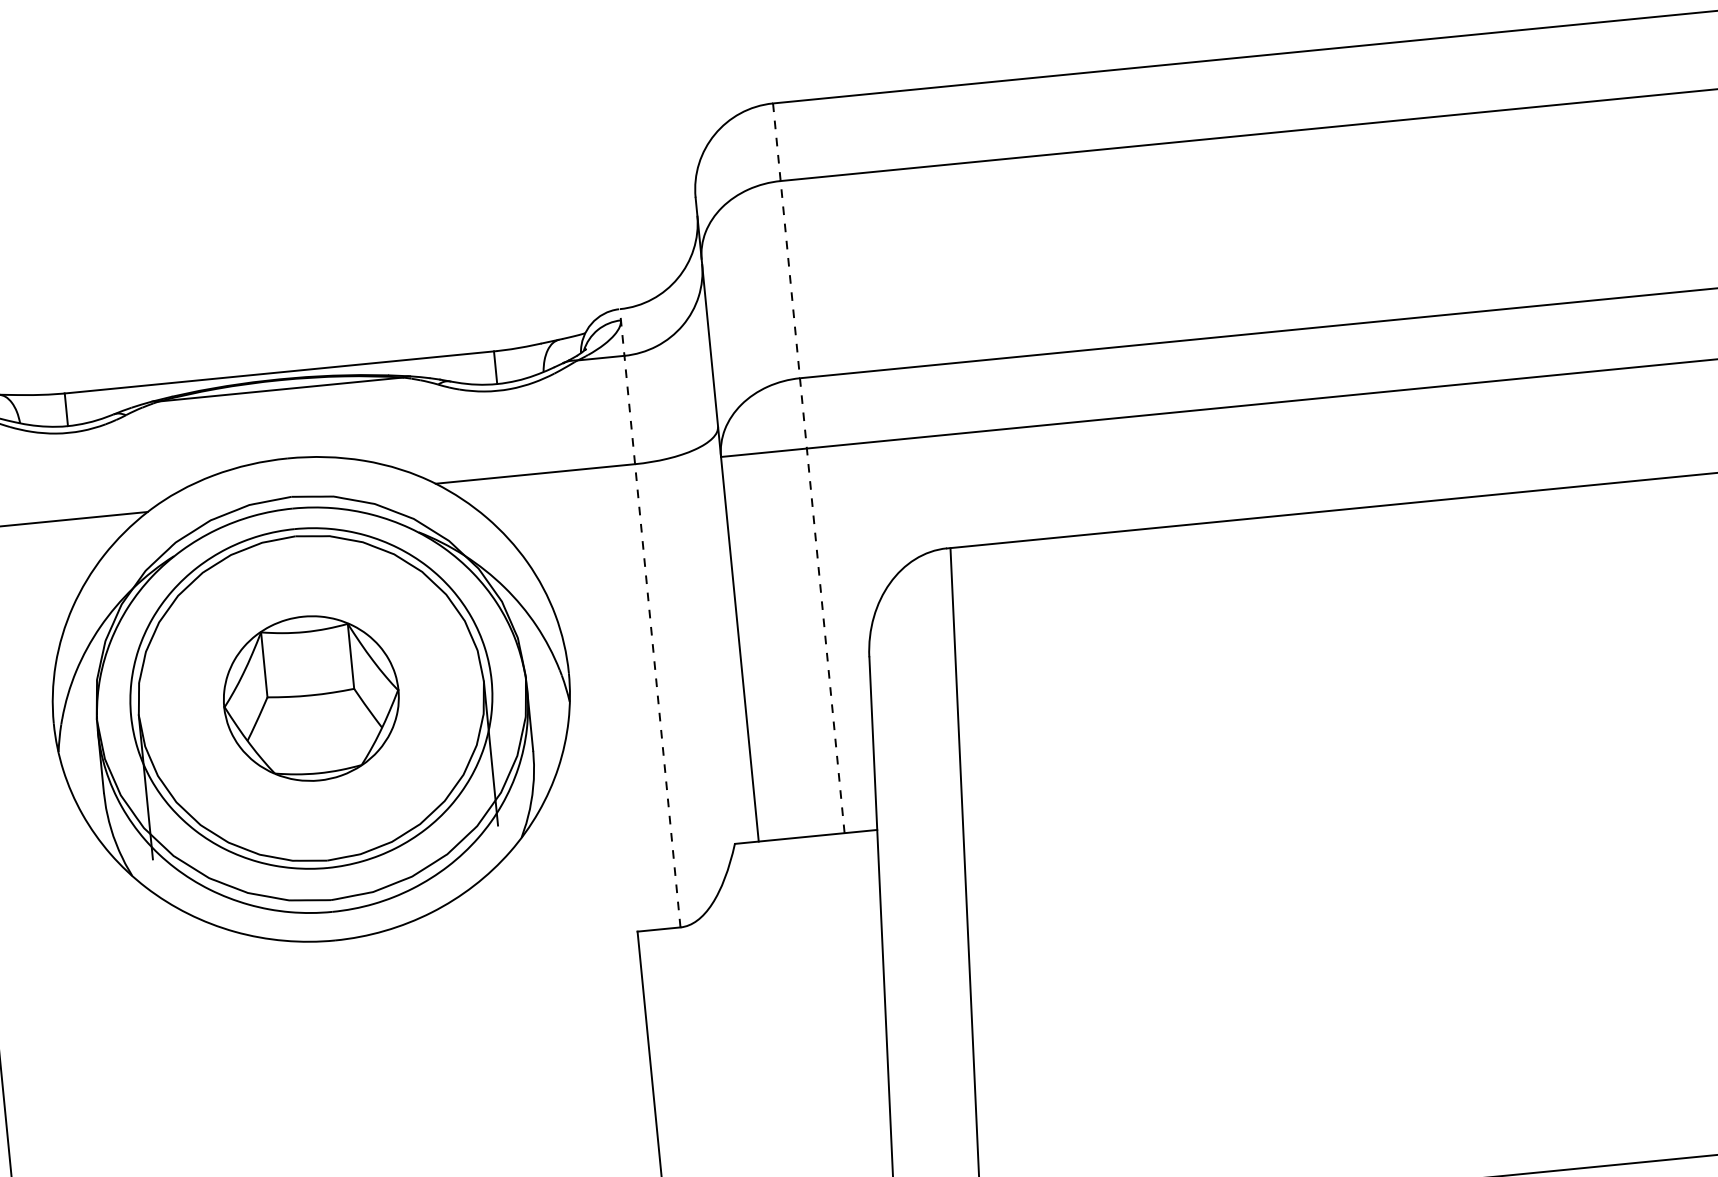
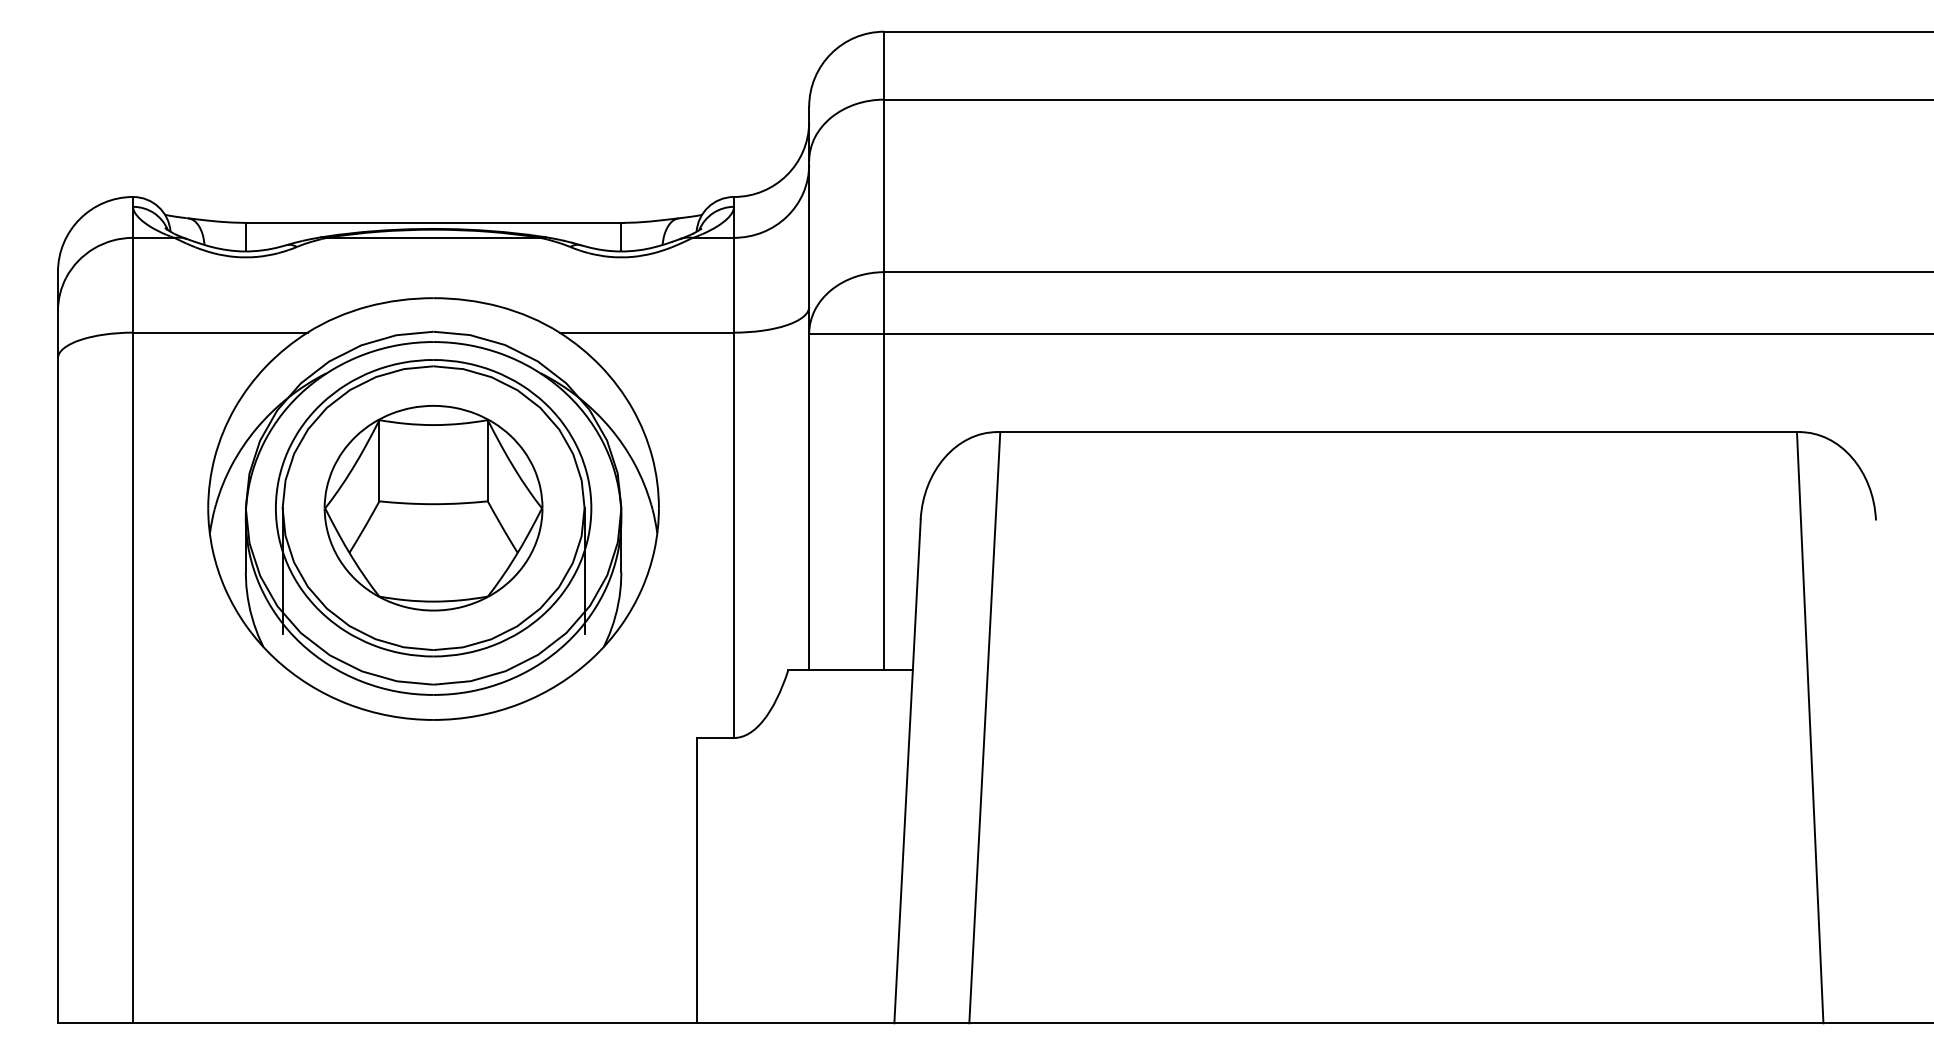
line: (809, 467) -> (884, 350), dashed -> solid
line: (650, 618) -> (734, 467), dashed -> solid
part: (311, 698) -> (433, 508), size x1.43

